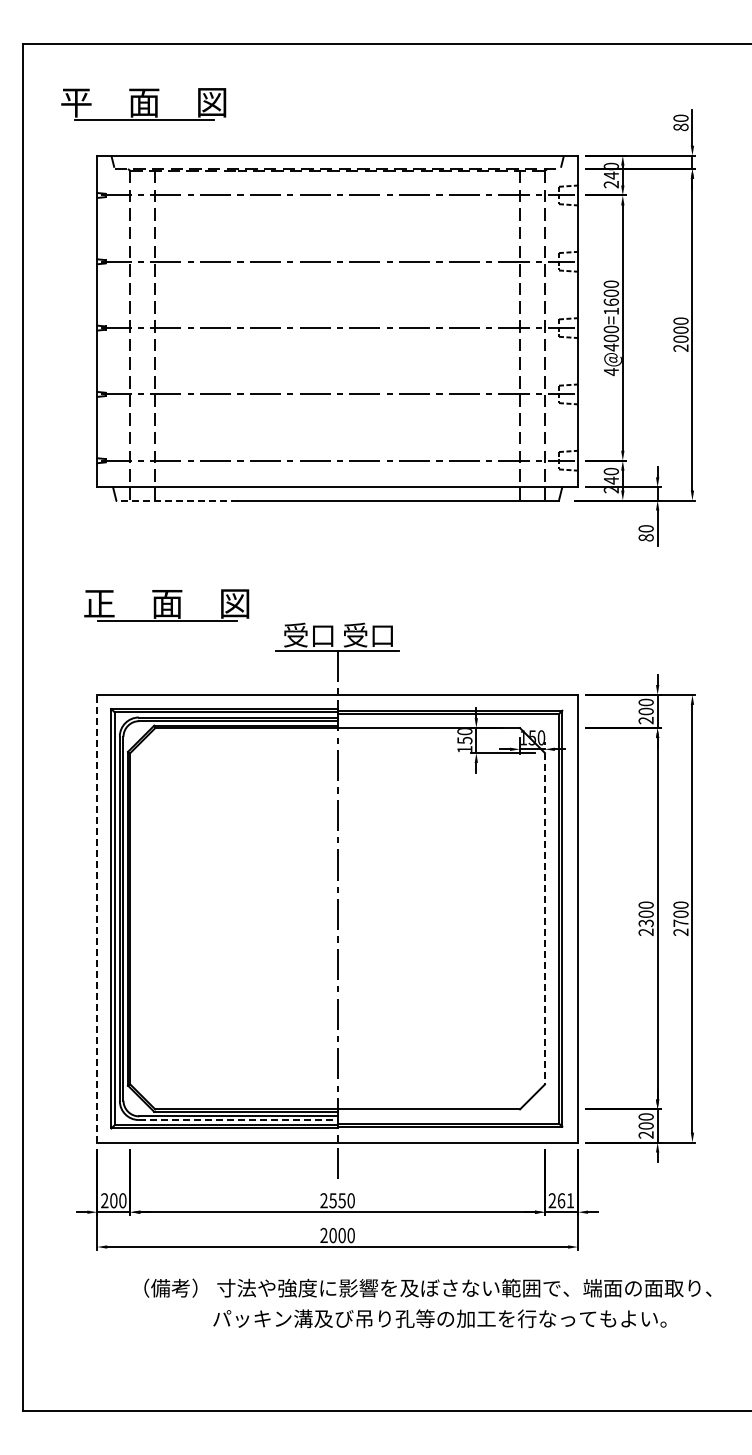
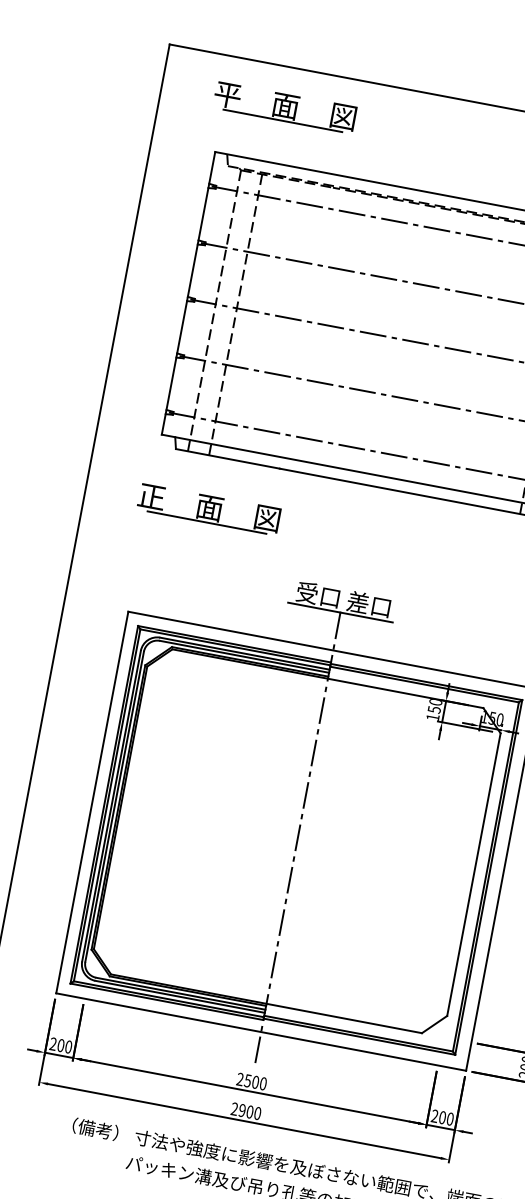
part: (143, 104) -> (284, 107), moved
line: (177, 500) -> (228, 458), dashed -> solid
part: (166, 605) -> (208, 509), moved
text: (355, 634) -> (358, 601), 受口 -> 差口
line: (97, 918) -> (92, 802), dashed -> solid
line: (544, 918) -> (473, 874), dashed -> solid
line: (238, 1120) -> (180, 997), dashed -> solid
text: (341, 1200) -> (255, 1082), 2550 -> 2500
text: (565, 1200) -> (446, 1118), 261 -> 200
text: (332, 1235) -> (241, 1110), 2000 -> 2900

